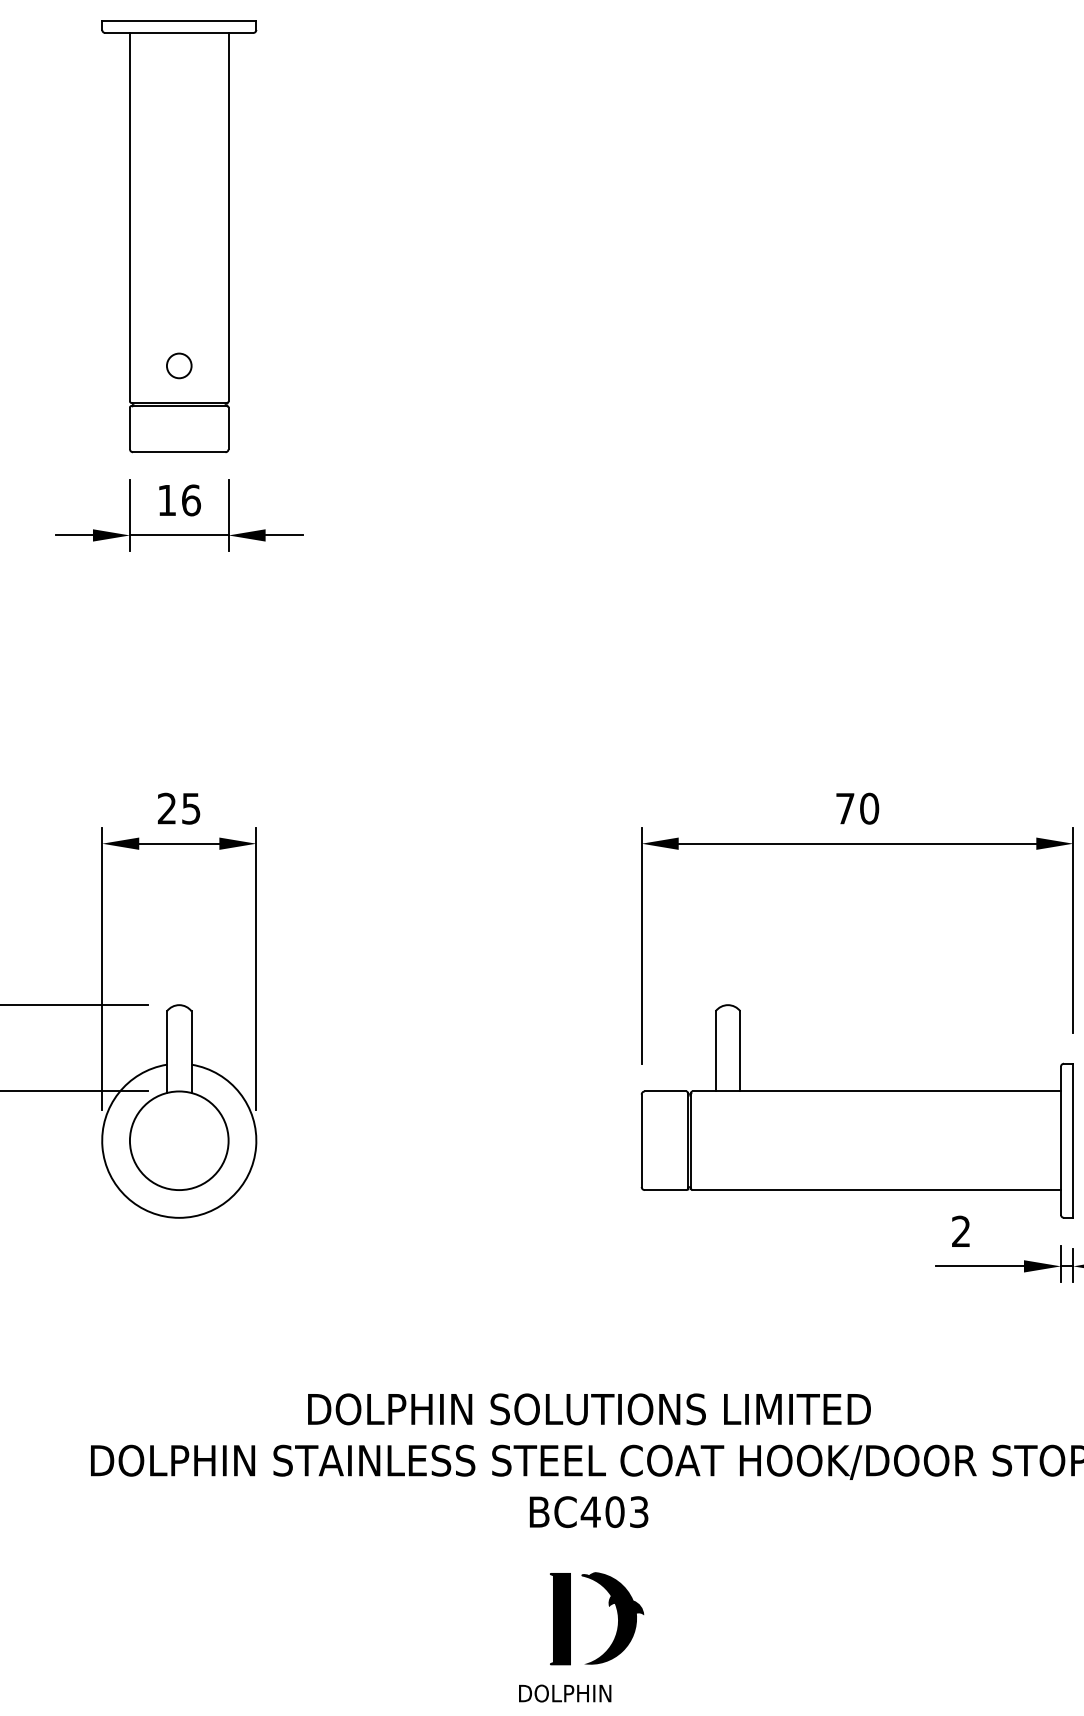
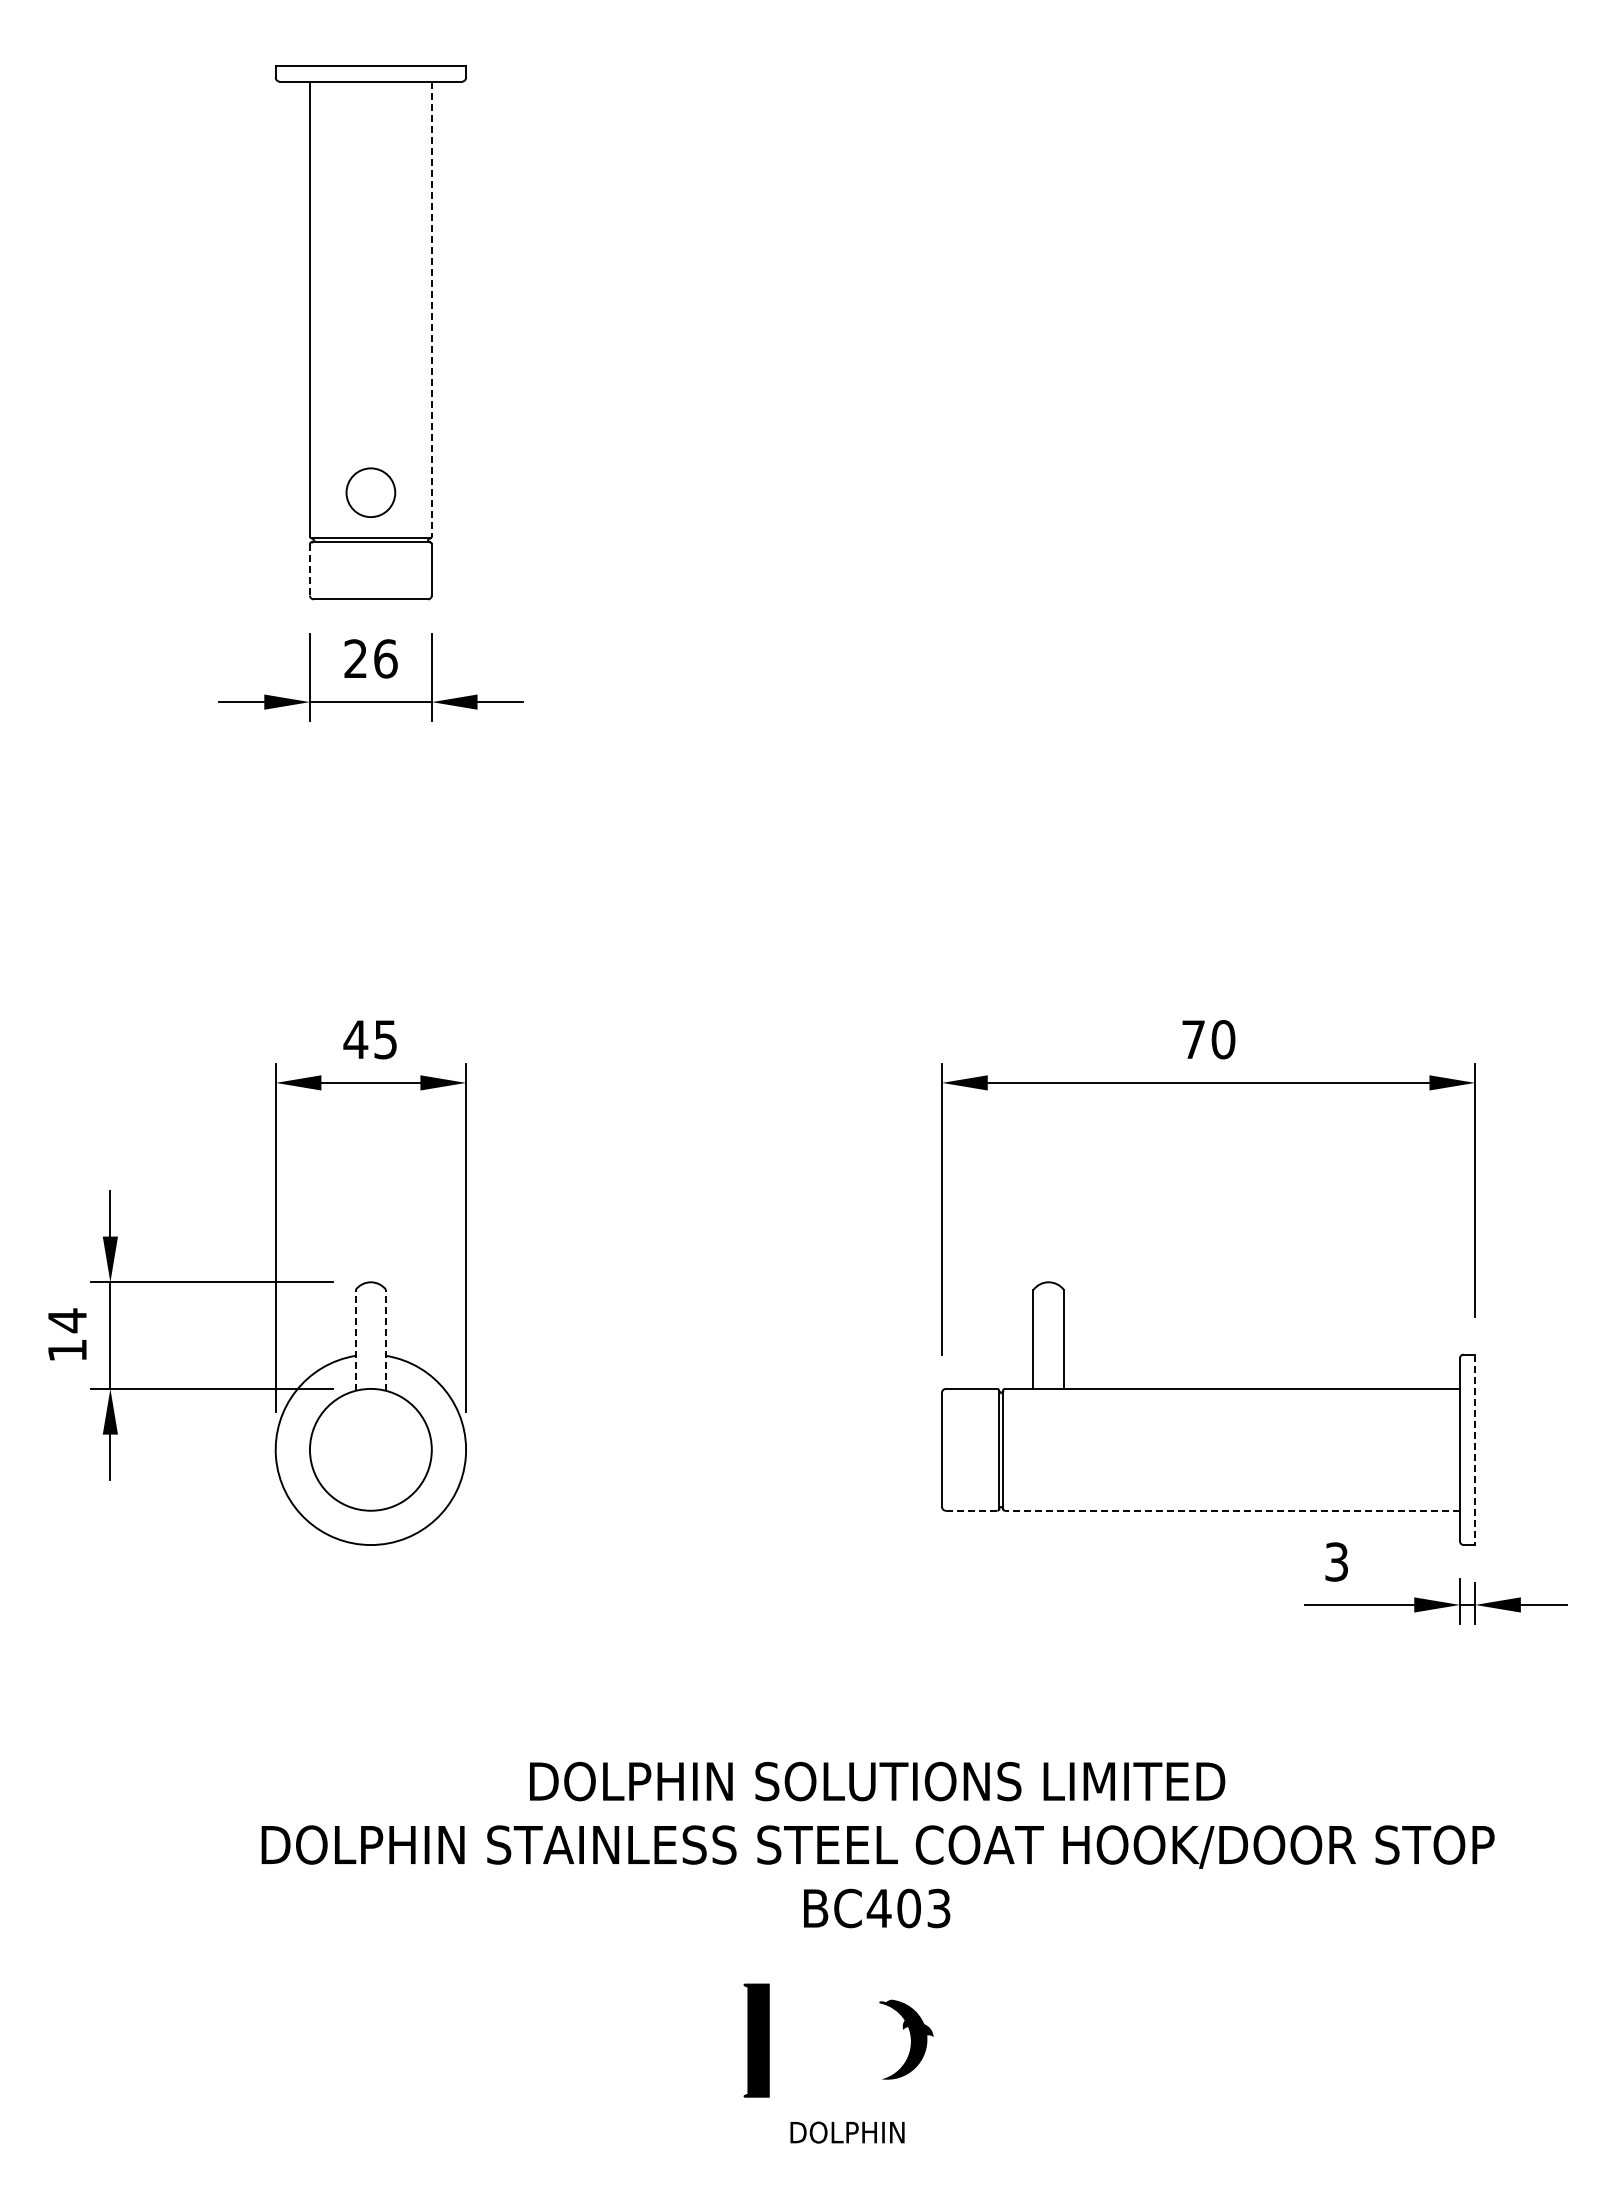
line: (228, 217) -> (431, 309), solid -> dashed
circle: (178, 365) -> (370, 492), size x1.6
line: (129, 428) -> (309, 569), solid -> dashed
text: (166, 500) -> (355, 658), 16 -> 26
text: (166, 808) -> (355, 1039), 25 -> 45
line: (166, 1051) -> (355, 1339), solid -> dashed
line: (191, 1051) -> (386, 1339), solid -> dashed
line: (1073, 1141) -> (1475, 1450), solid -> dashed
line: (665, 1189) -> (971, 1510), solid -> dashed
line: (876, 1189) -> (1232, 1510), solid -> dashed
text: (961, 1231) -> (1336, 1561), 2 -> 3
part: (560, 1618) -> (756, 2040), moved
part: (612, 1618) -> (906, 2039), size x0.7

